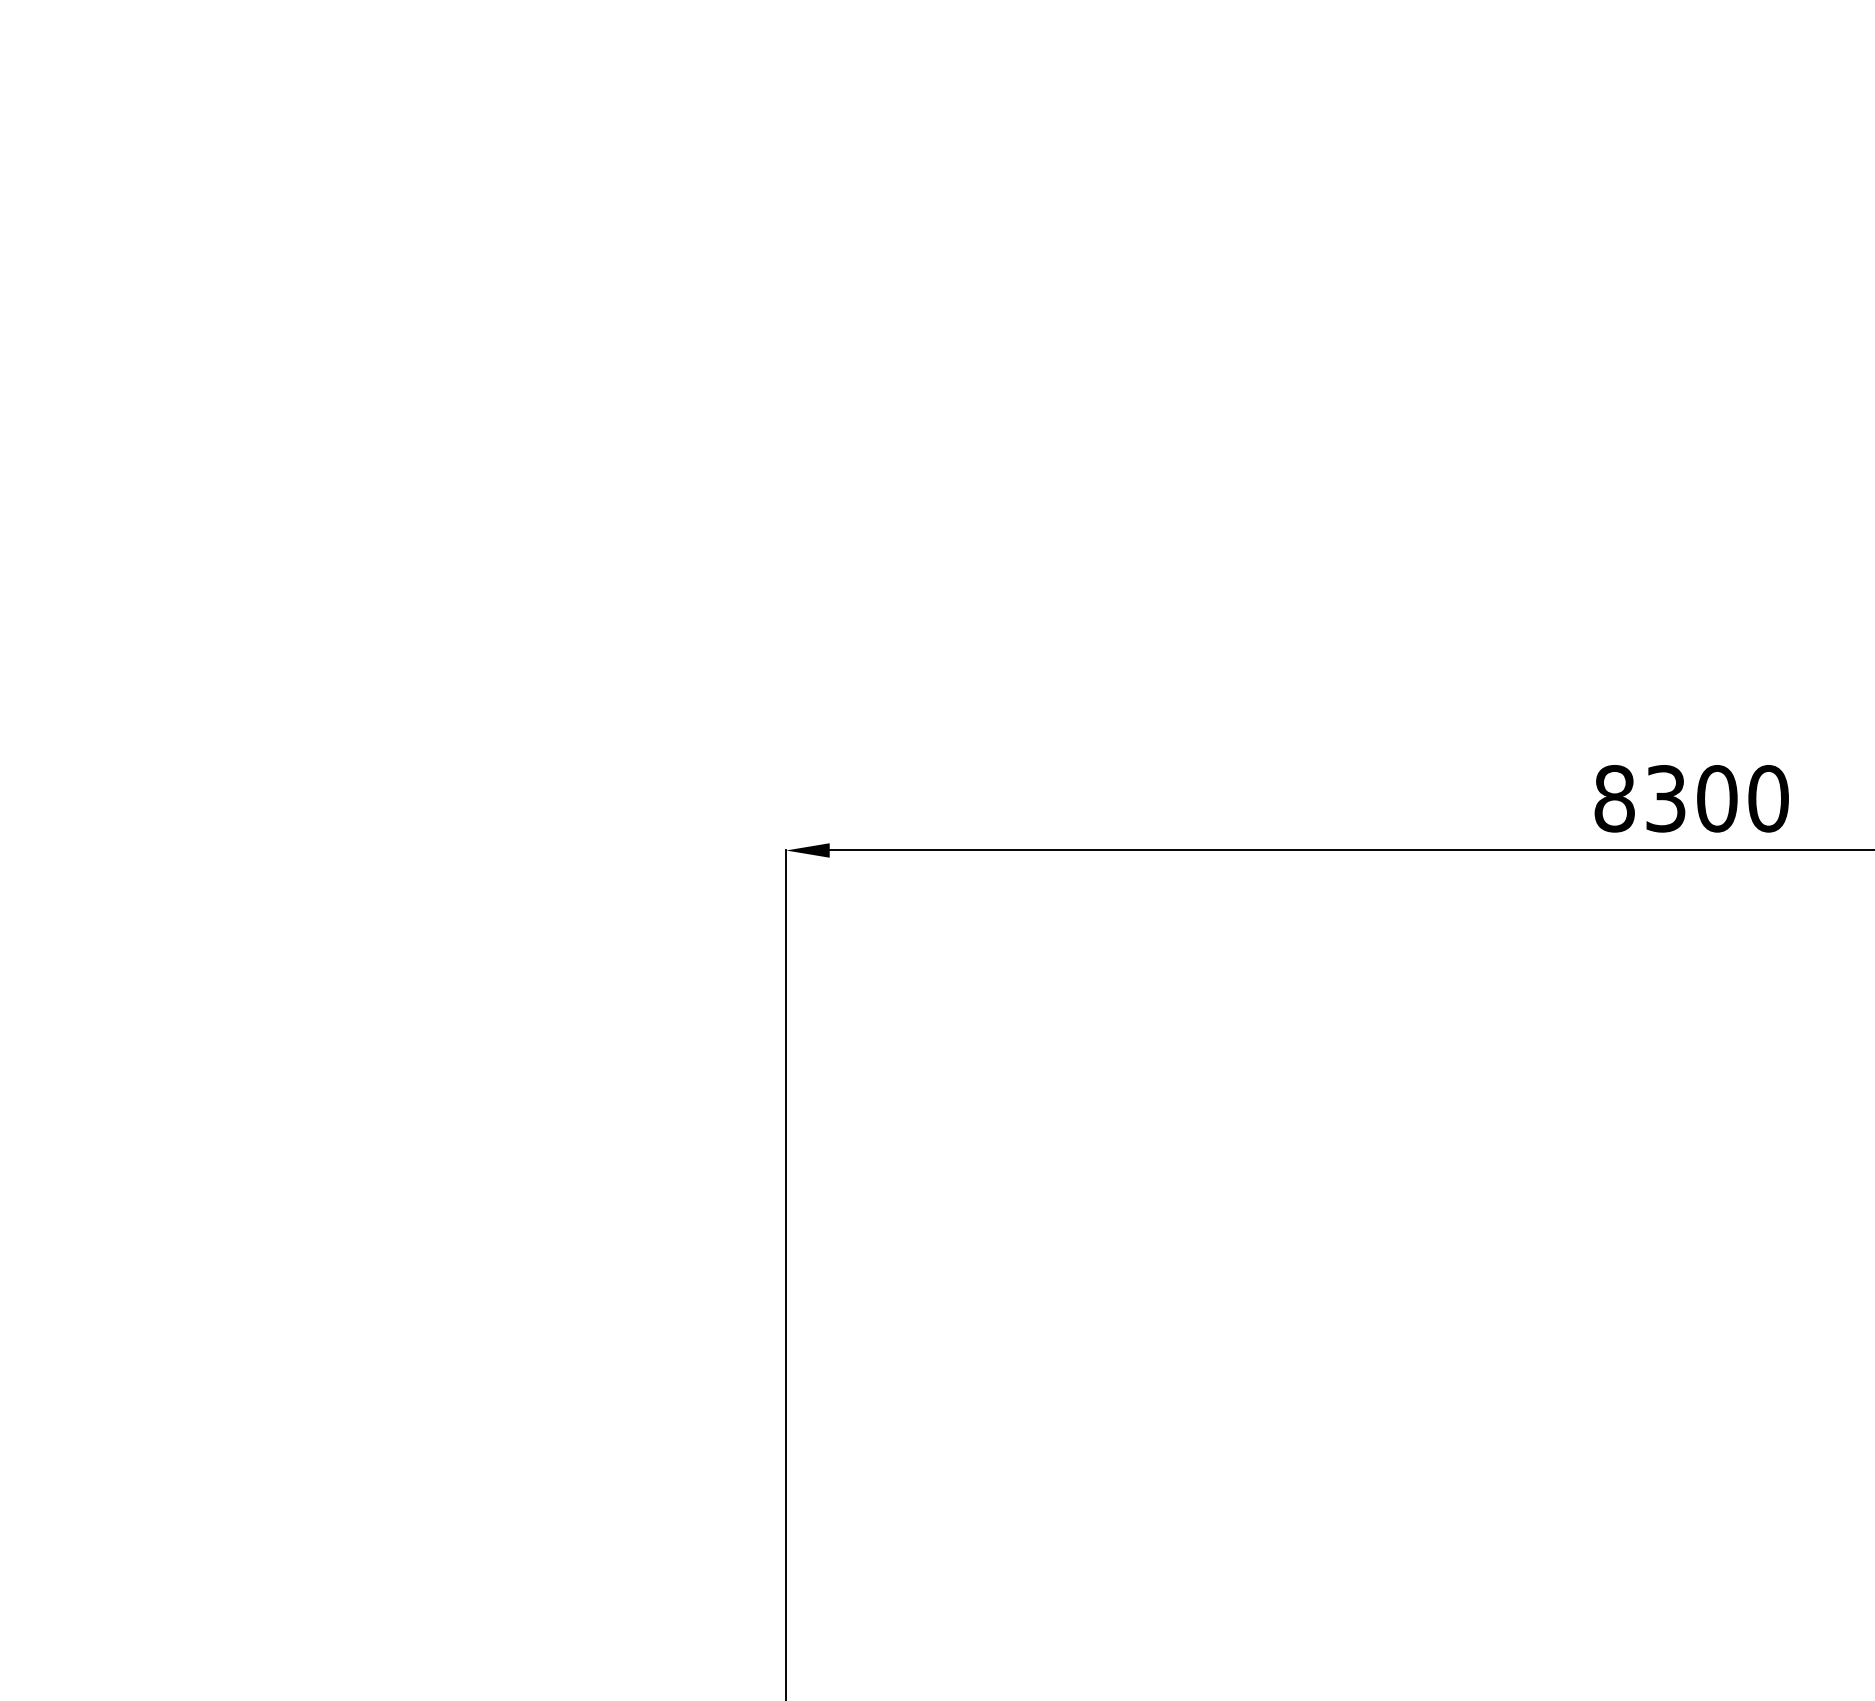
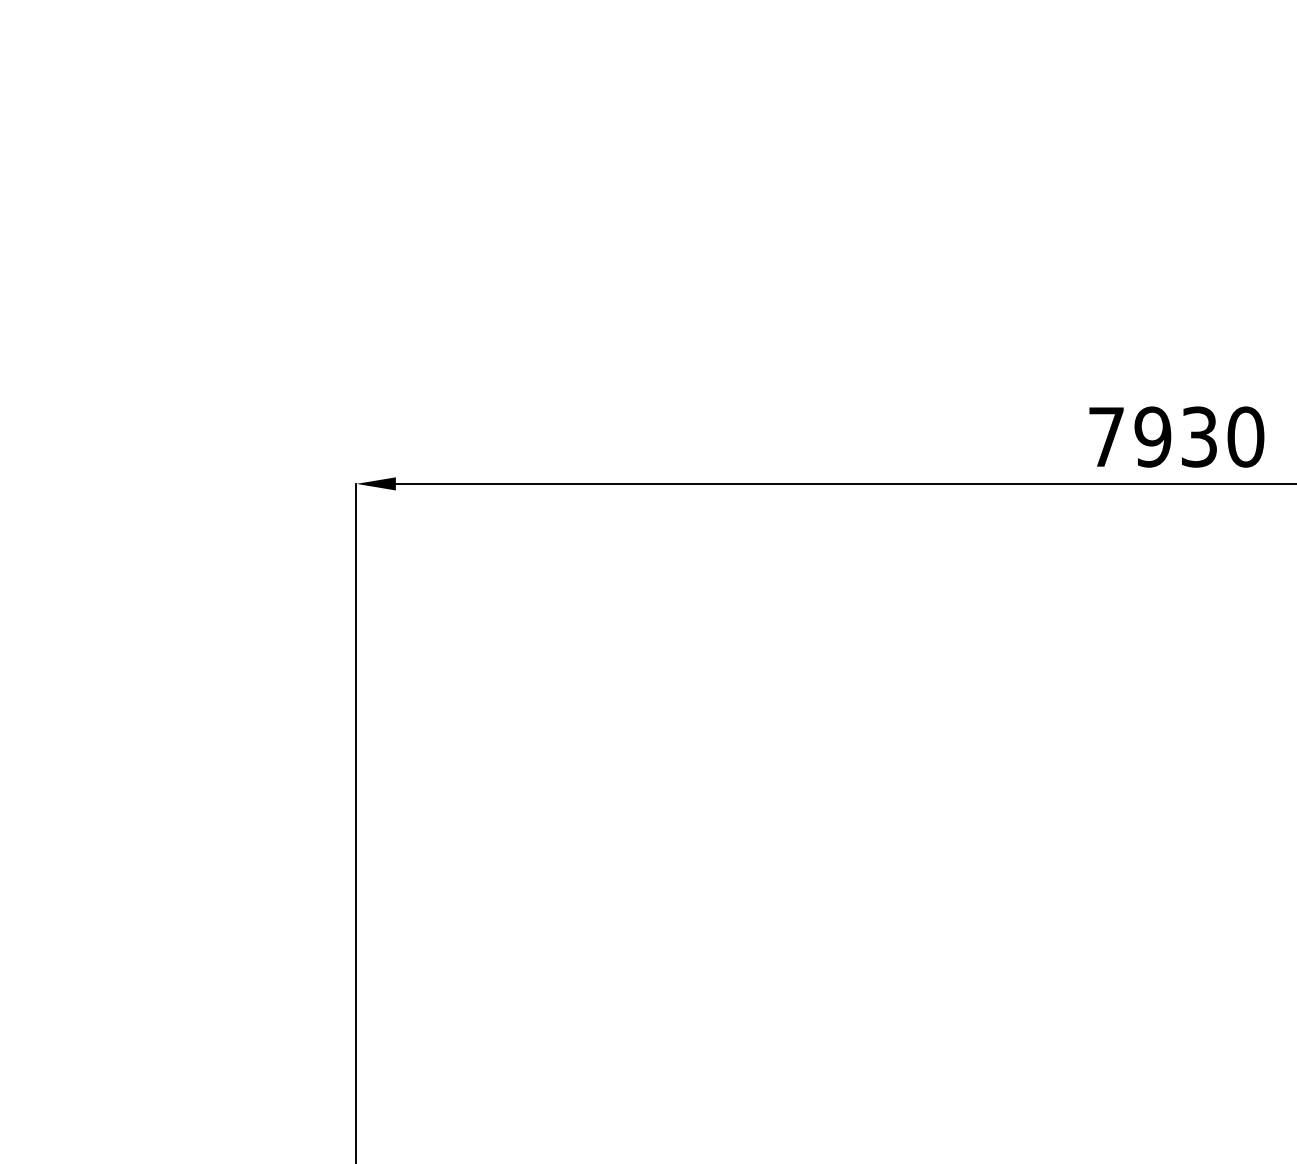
text: (1665, 798) -> (1152, 436), 8300 -> 7930

